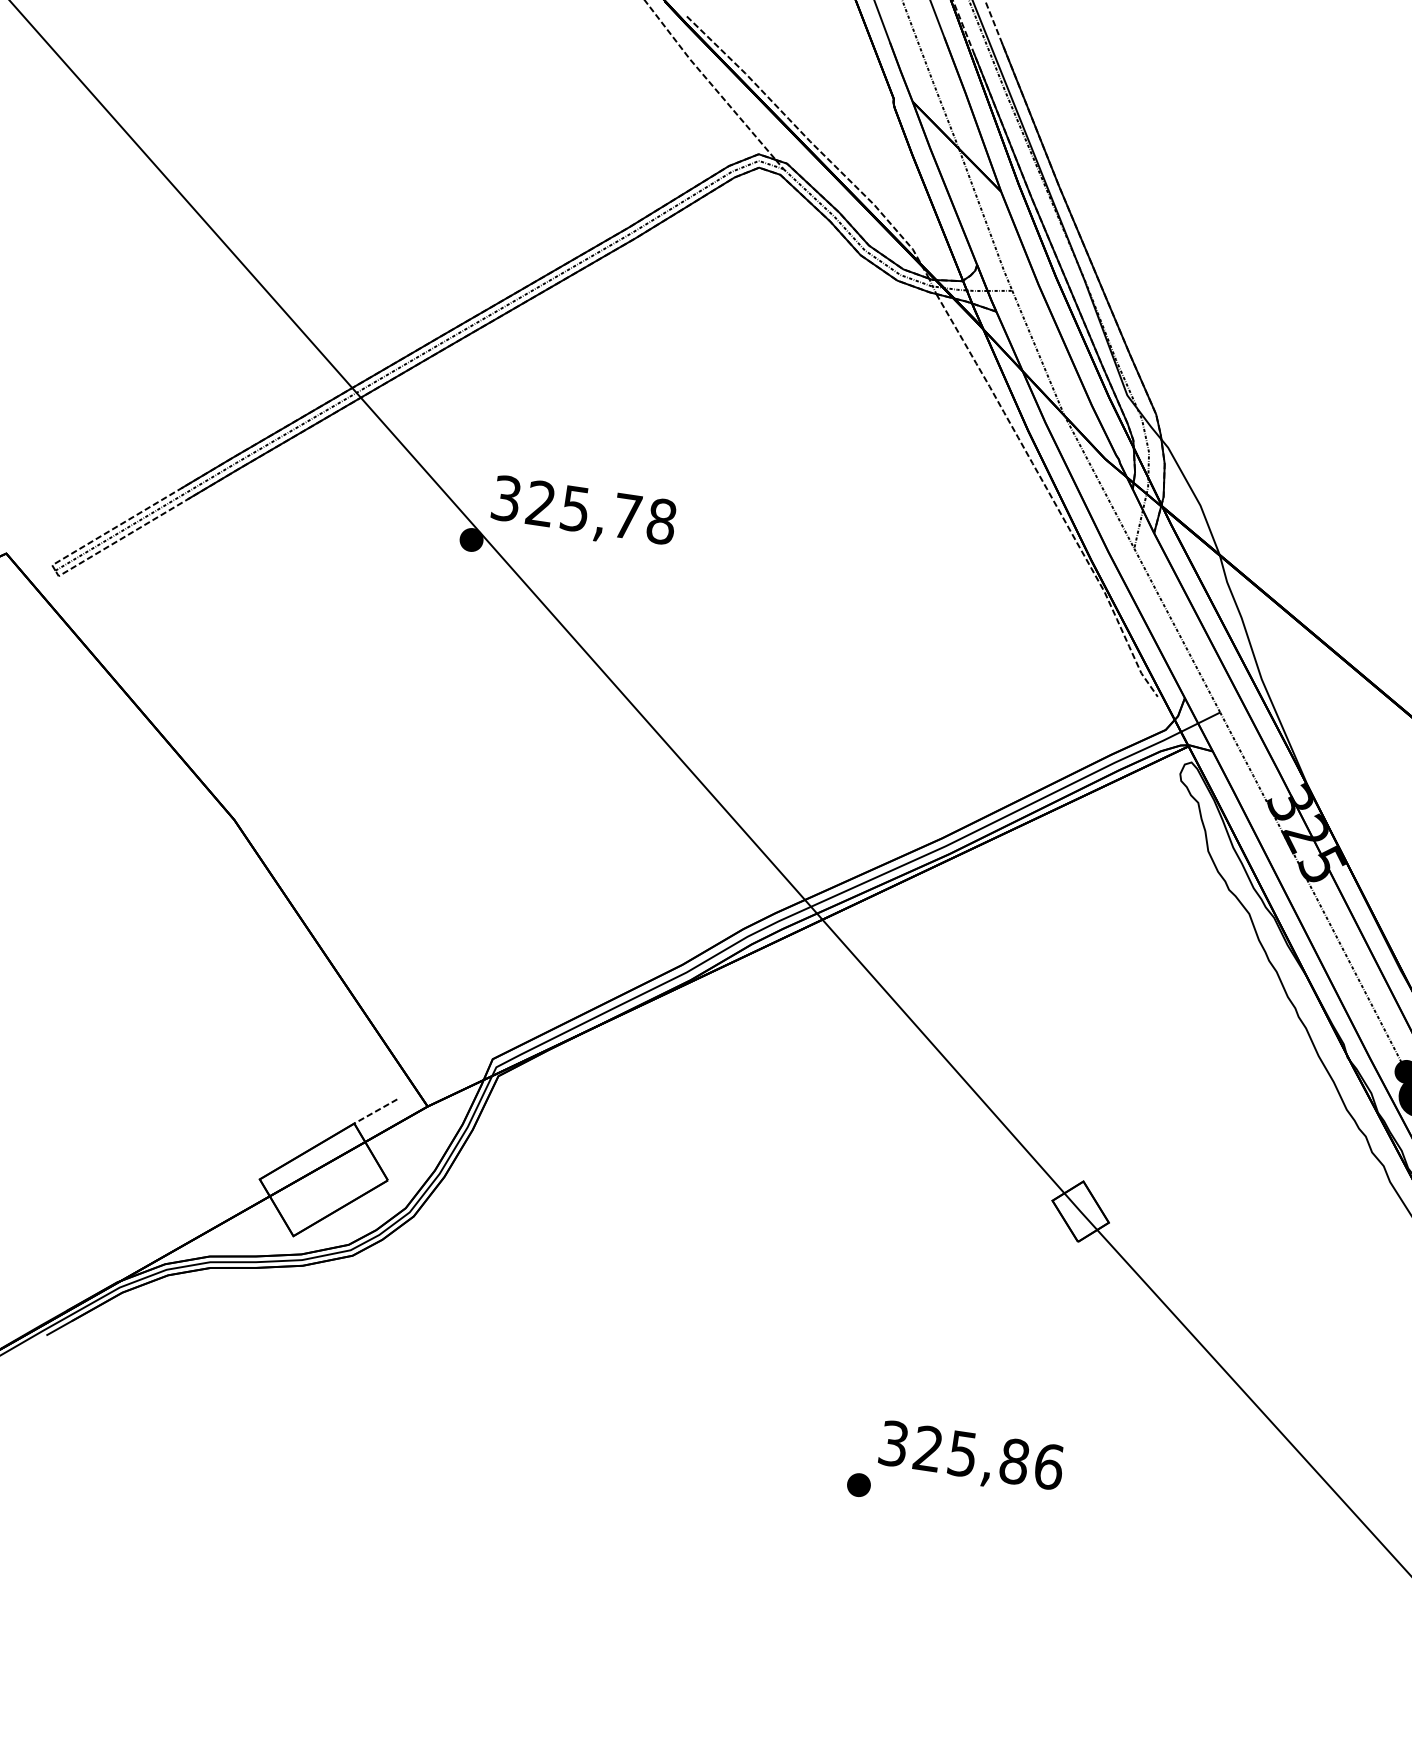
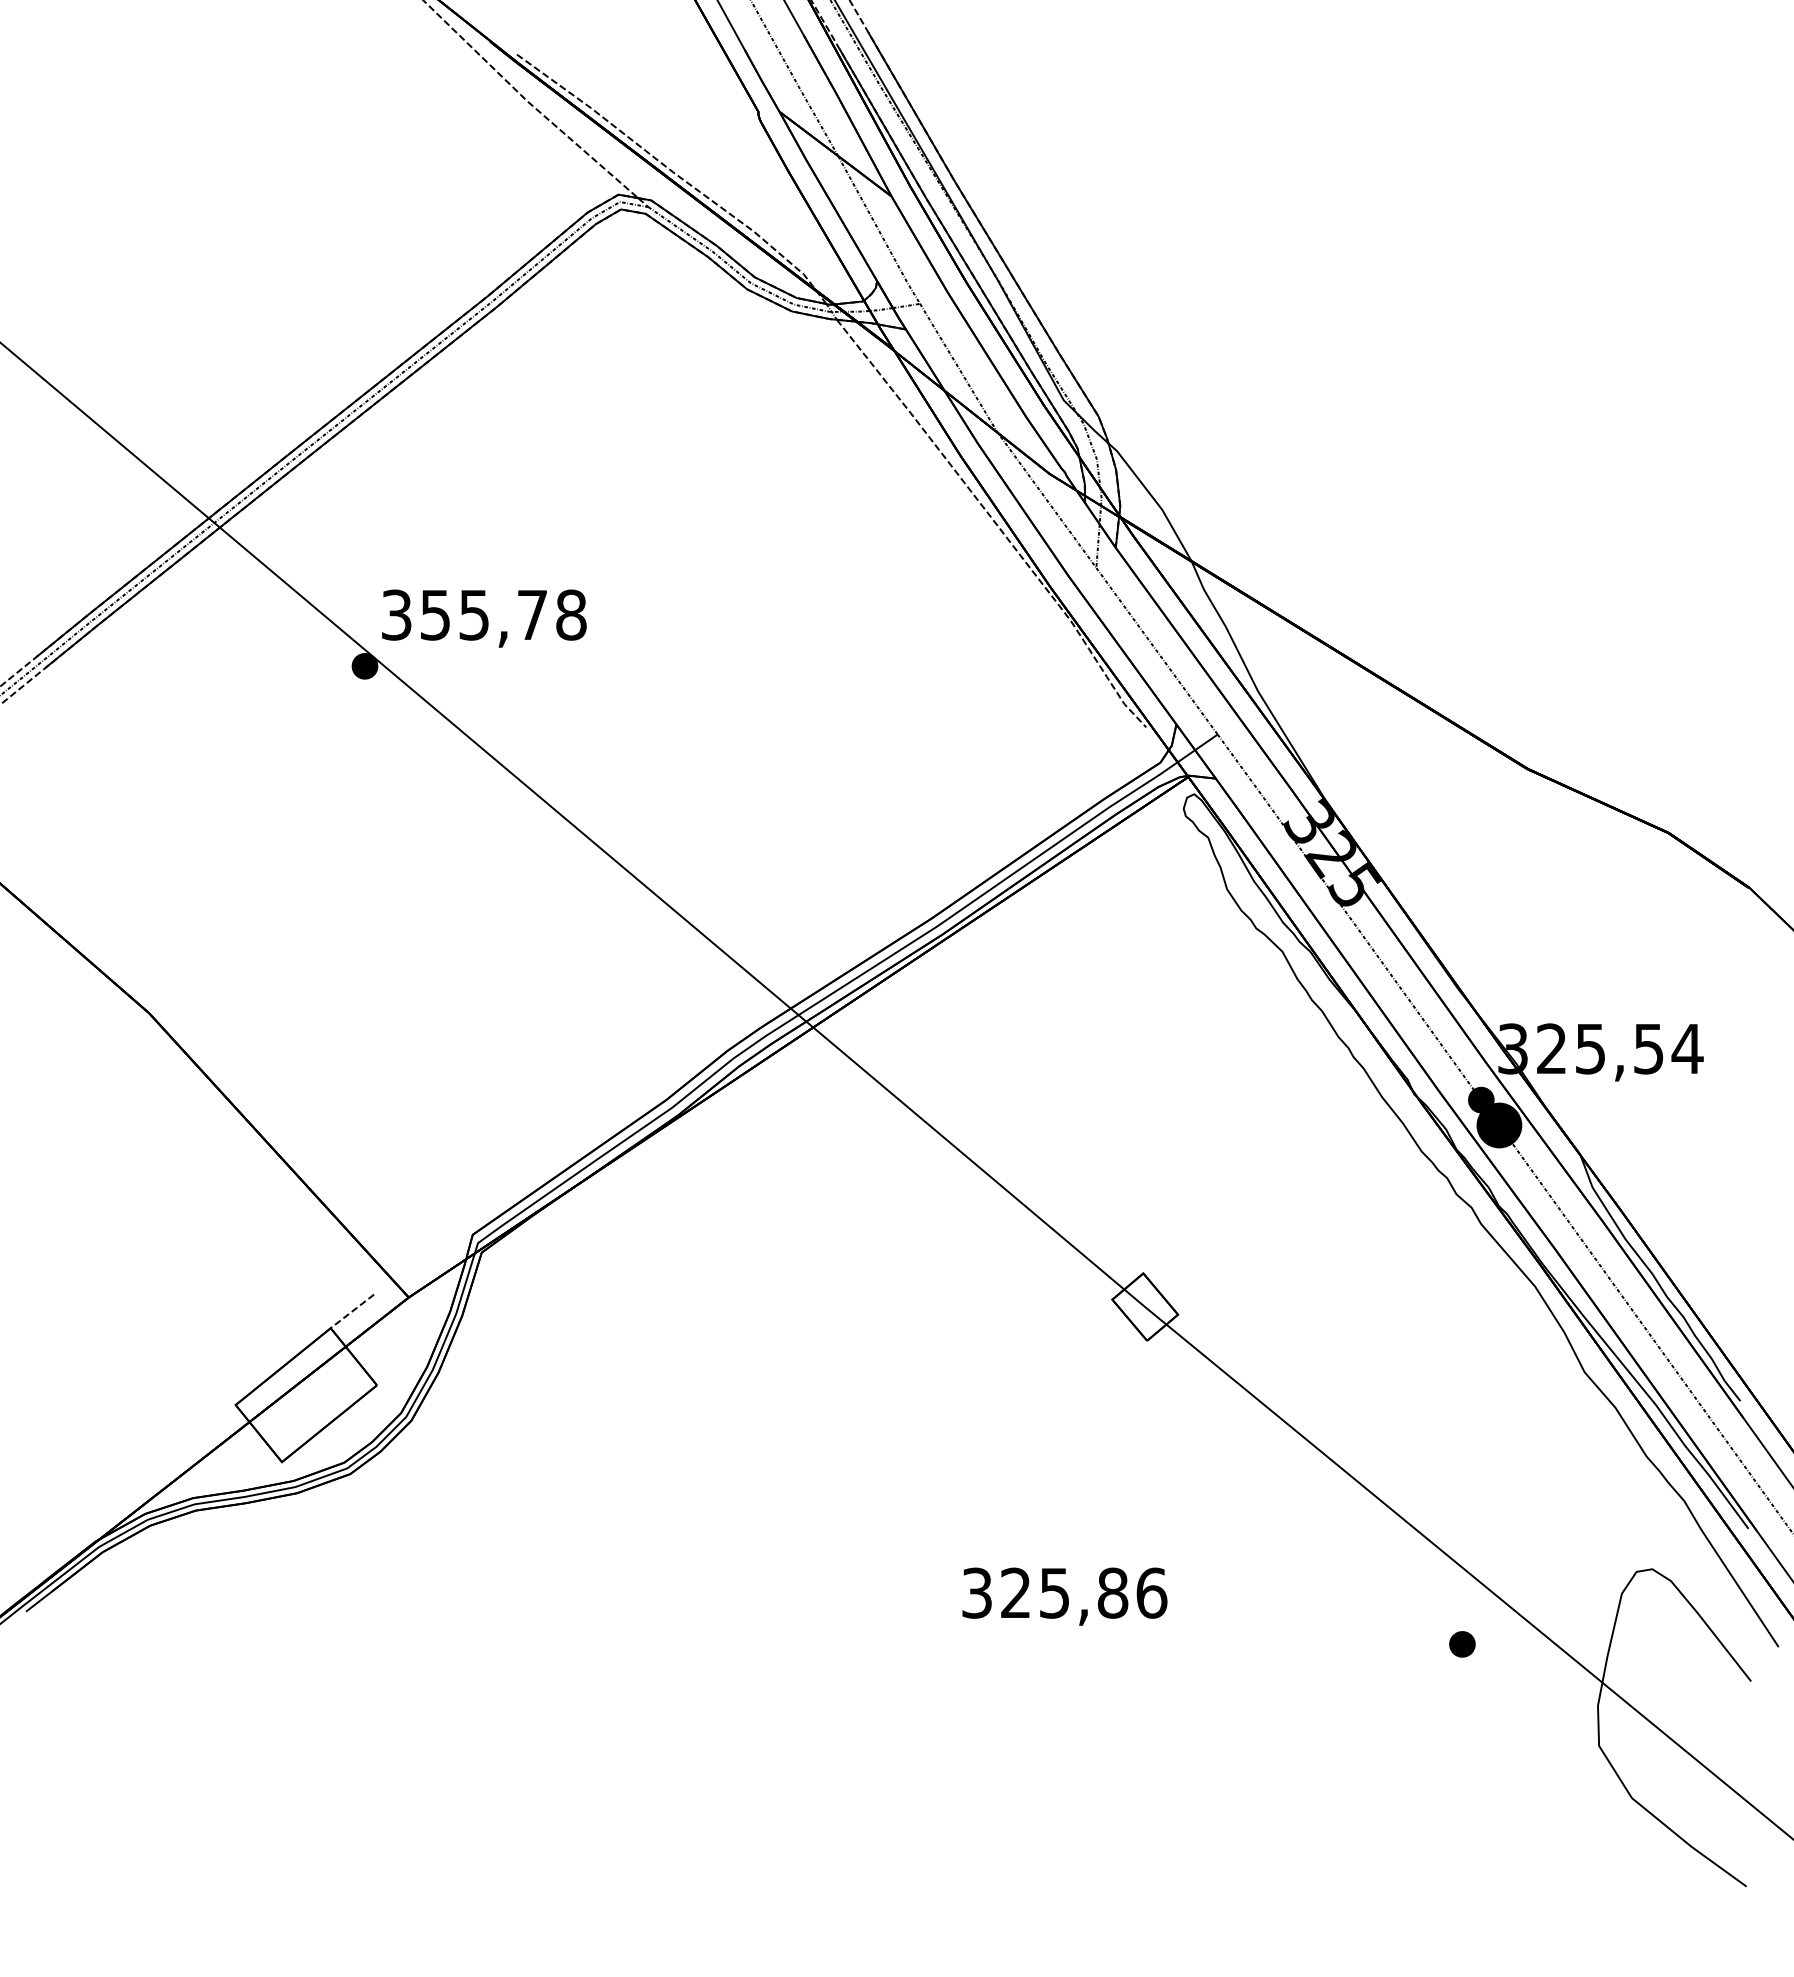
text: (540, 503) -> (434, 614), 325,78 -> 355,78
part: (859, 1485) -> (1462, 1644), moved

